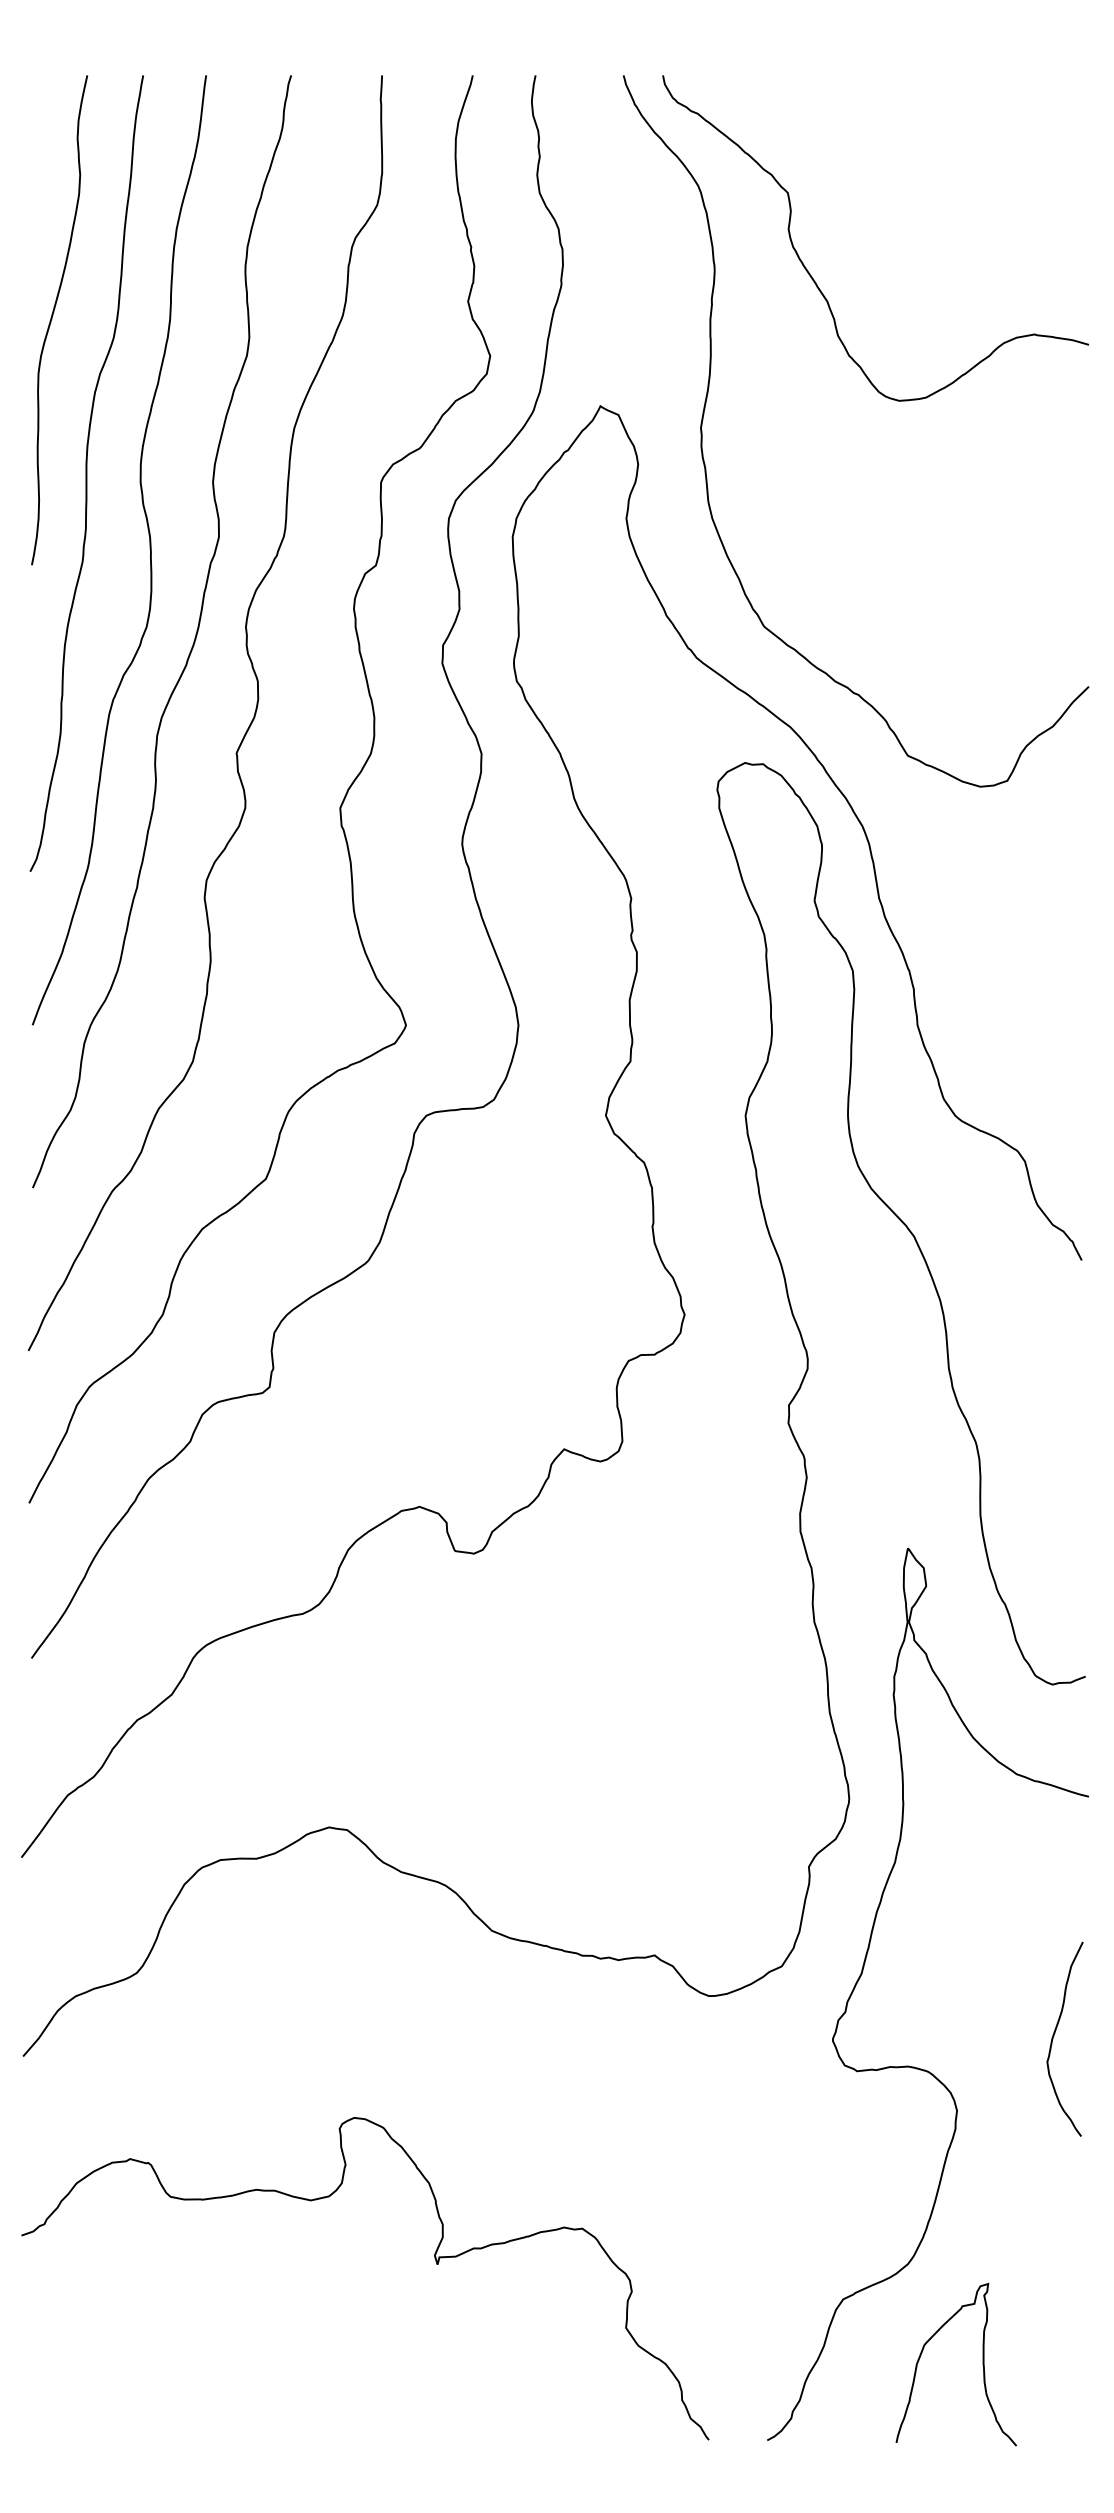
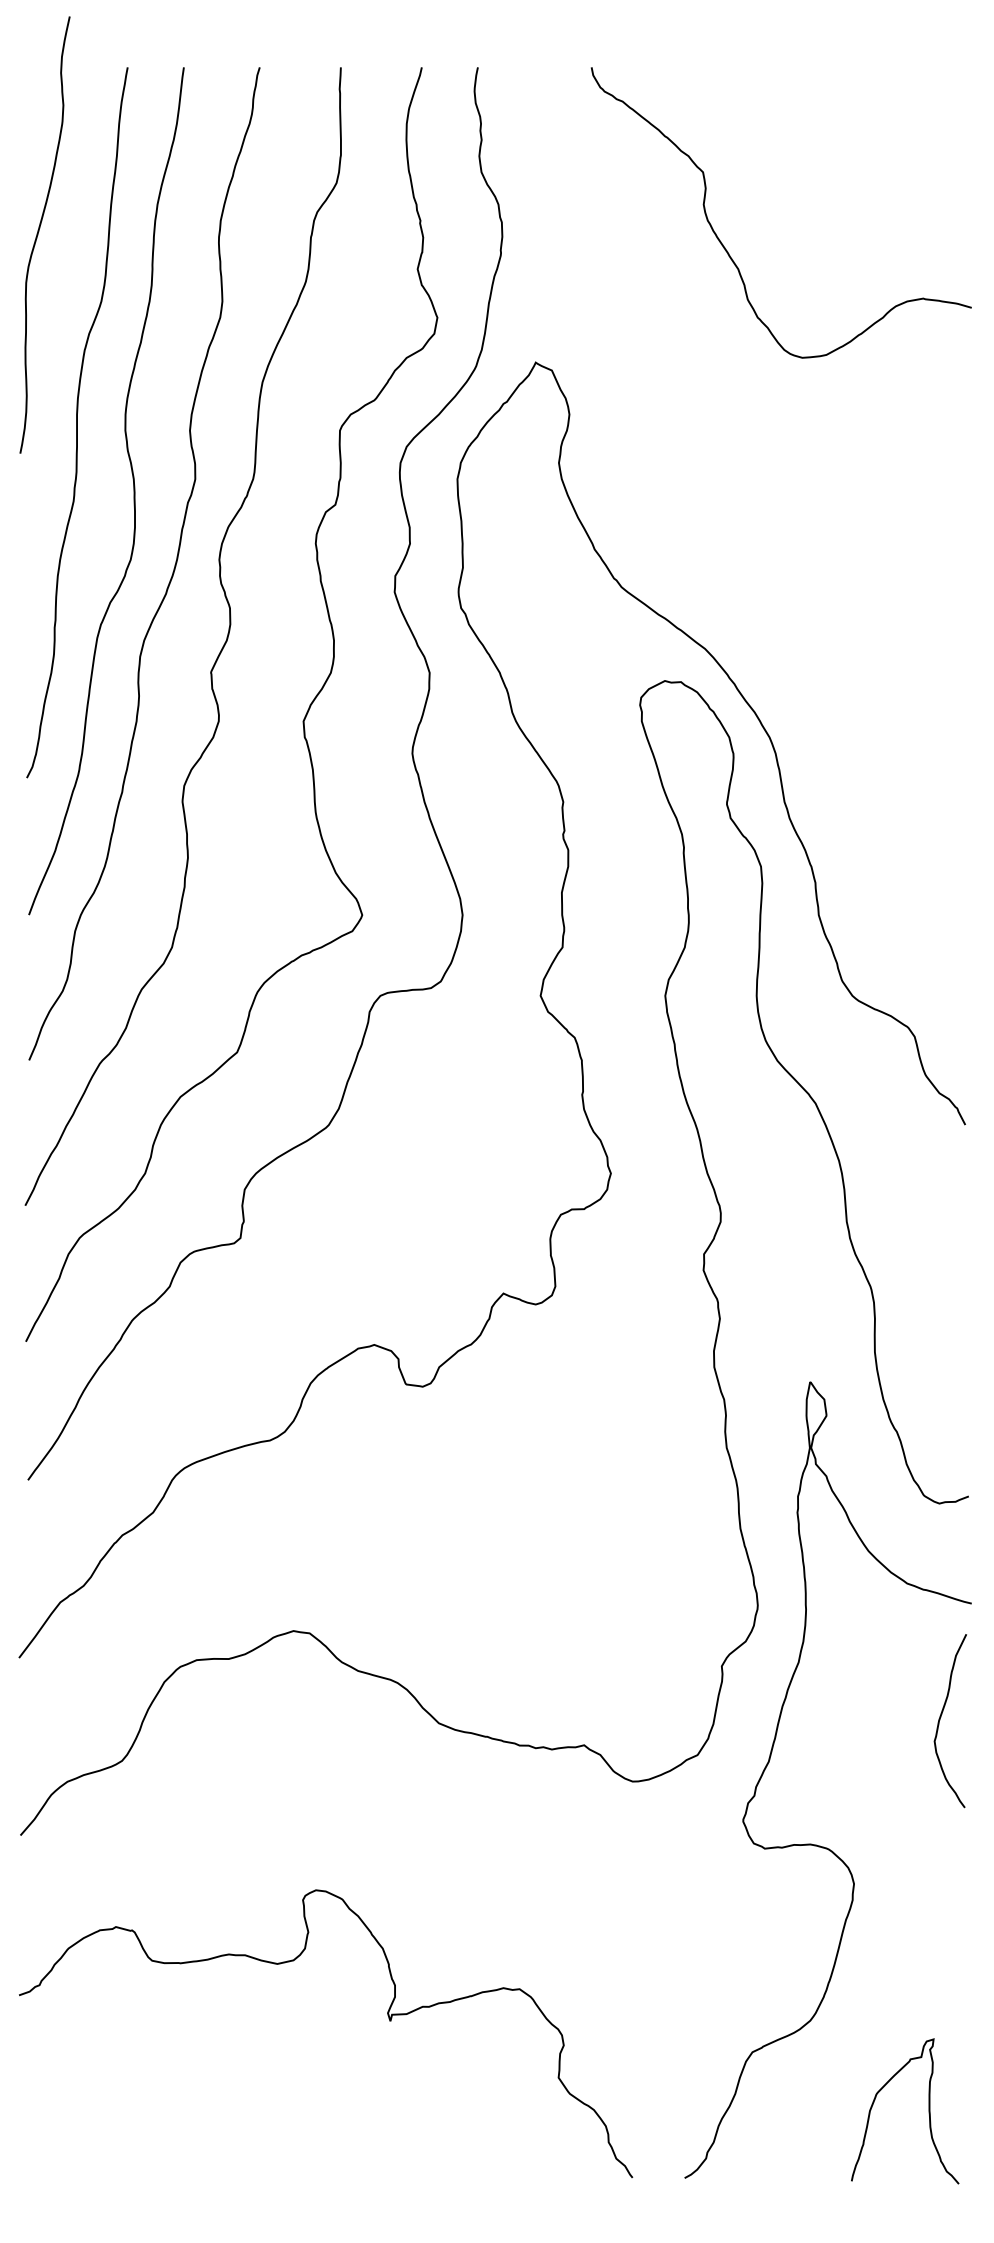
curve: (52, 319) -> (38, 234), moved
curve: (707, 399) -> (631, 356), removed
curve: (1054, 2036) -> (941, 1718), moved
curve: (982, 2364) -> (928, 2111), moved

